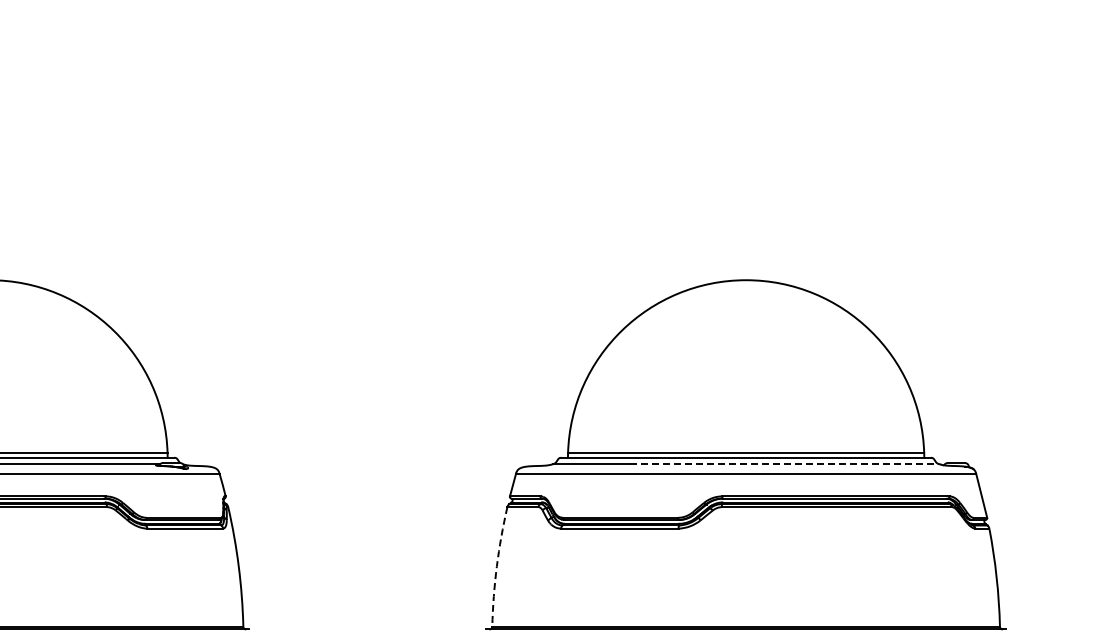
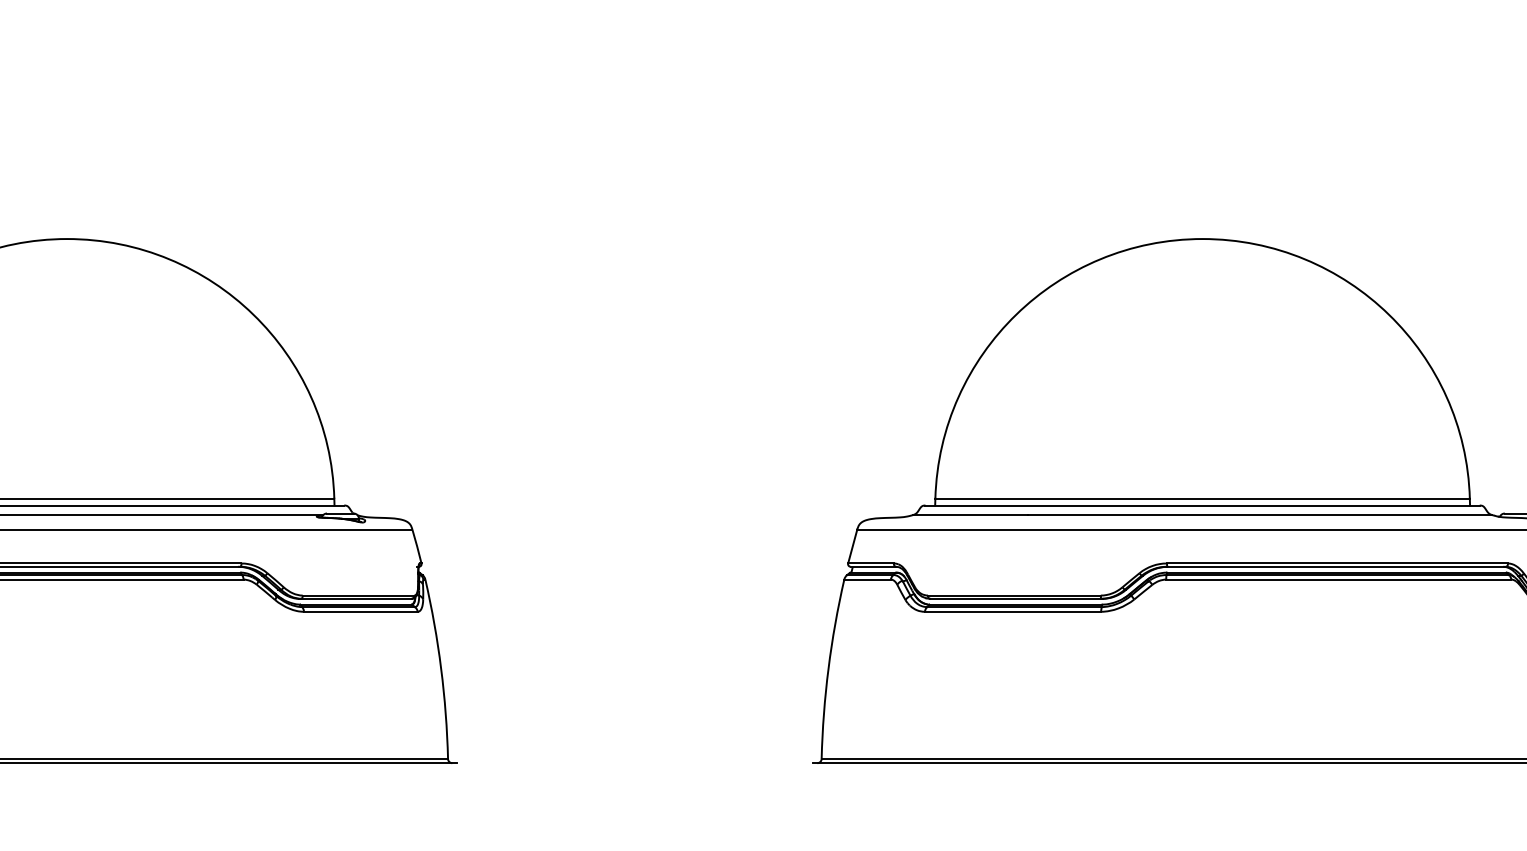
line: (784, 464) -> (1260, 515), dashed -> solid
arc: (496, 566) -> (827, 668), dashed -> solid

